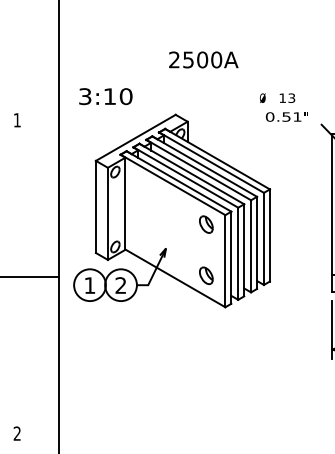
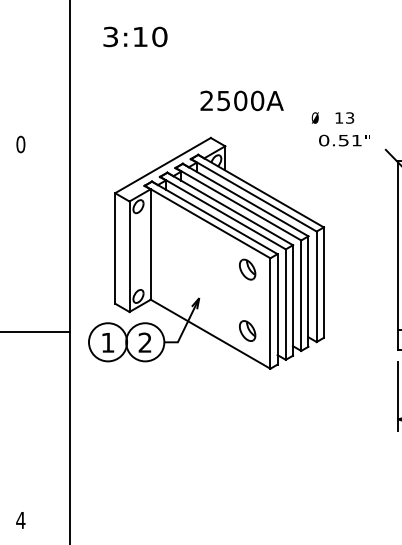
text: (203, 59) -> (241, 100), moved
text: (105, 96) -> (135, 36), moved
text: (17, 120) -> (21, 144), 1 -> 0
text: (17, 433) -> (21, 520), 2 -> 4

